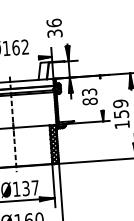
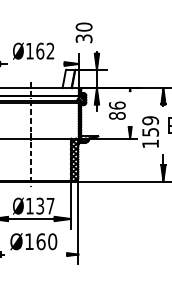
text: (53, 22) -> (83, 26), 36 -> 30
text: (88, 92) -> (116, 105), 83 -> 86

